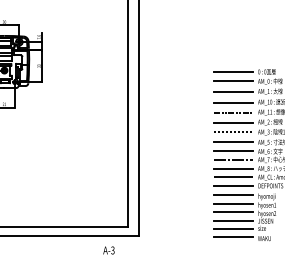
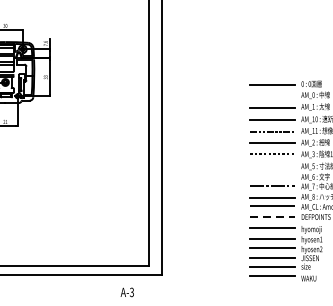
line: (233, 81) -> (272, 95), removed
line: (233, 141) -> (272, 165), removed
line: (233, 151) -> (272, 176), removed
line: (234, 185) -> (273, 216), solid -> dashed

